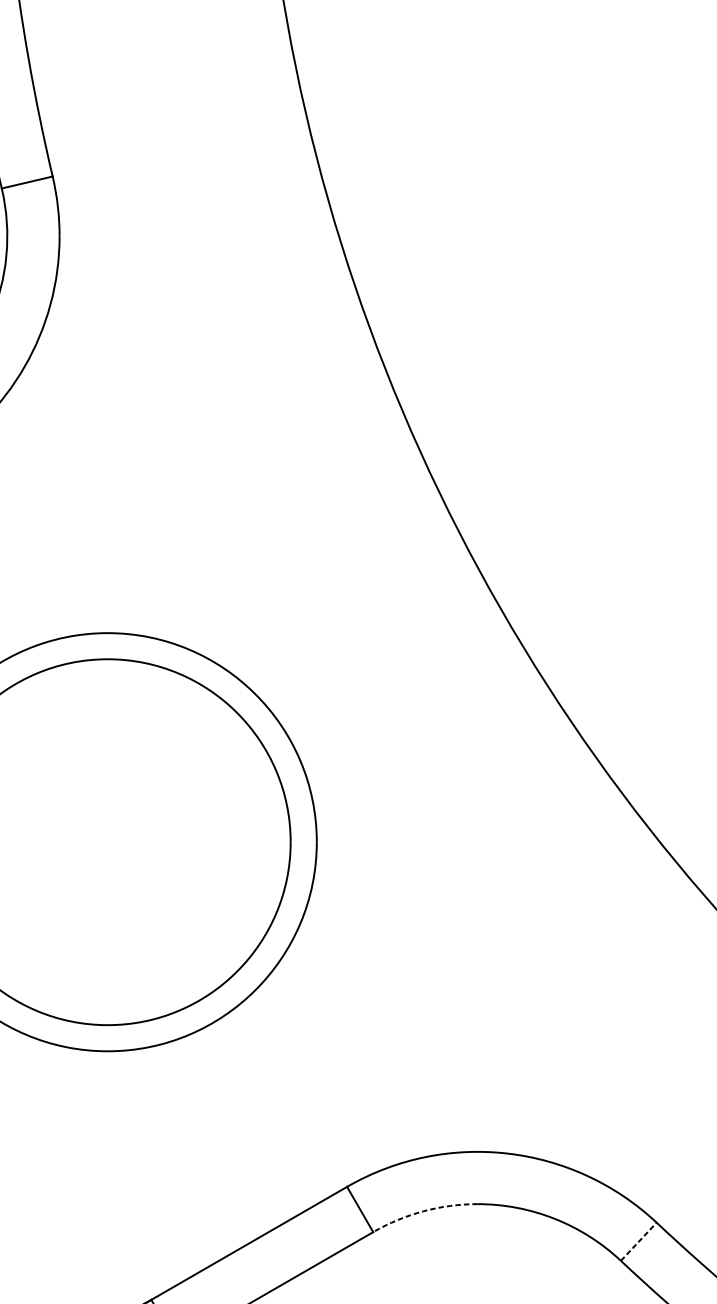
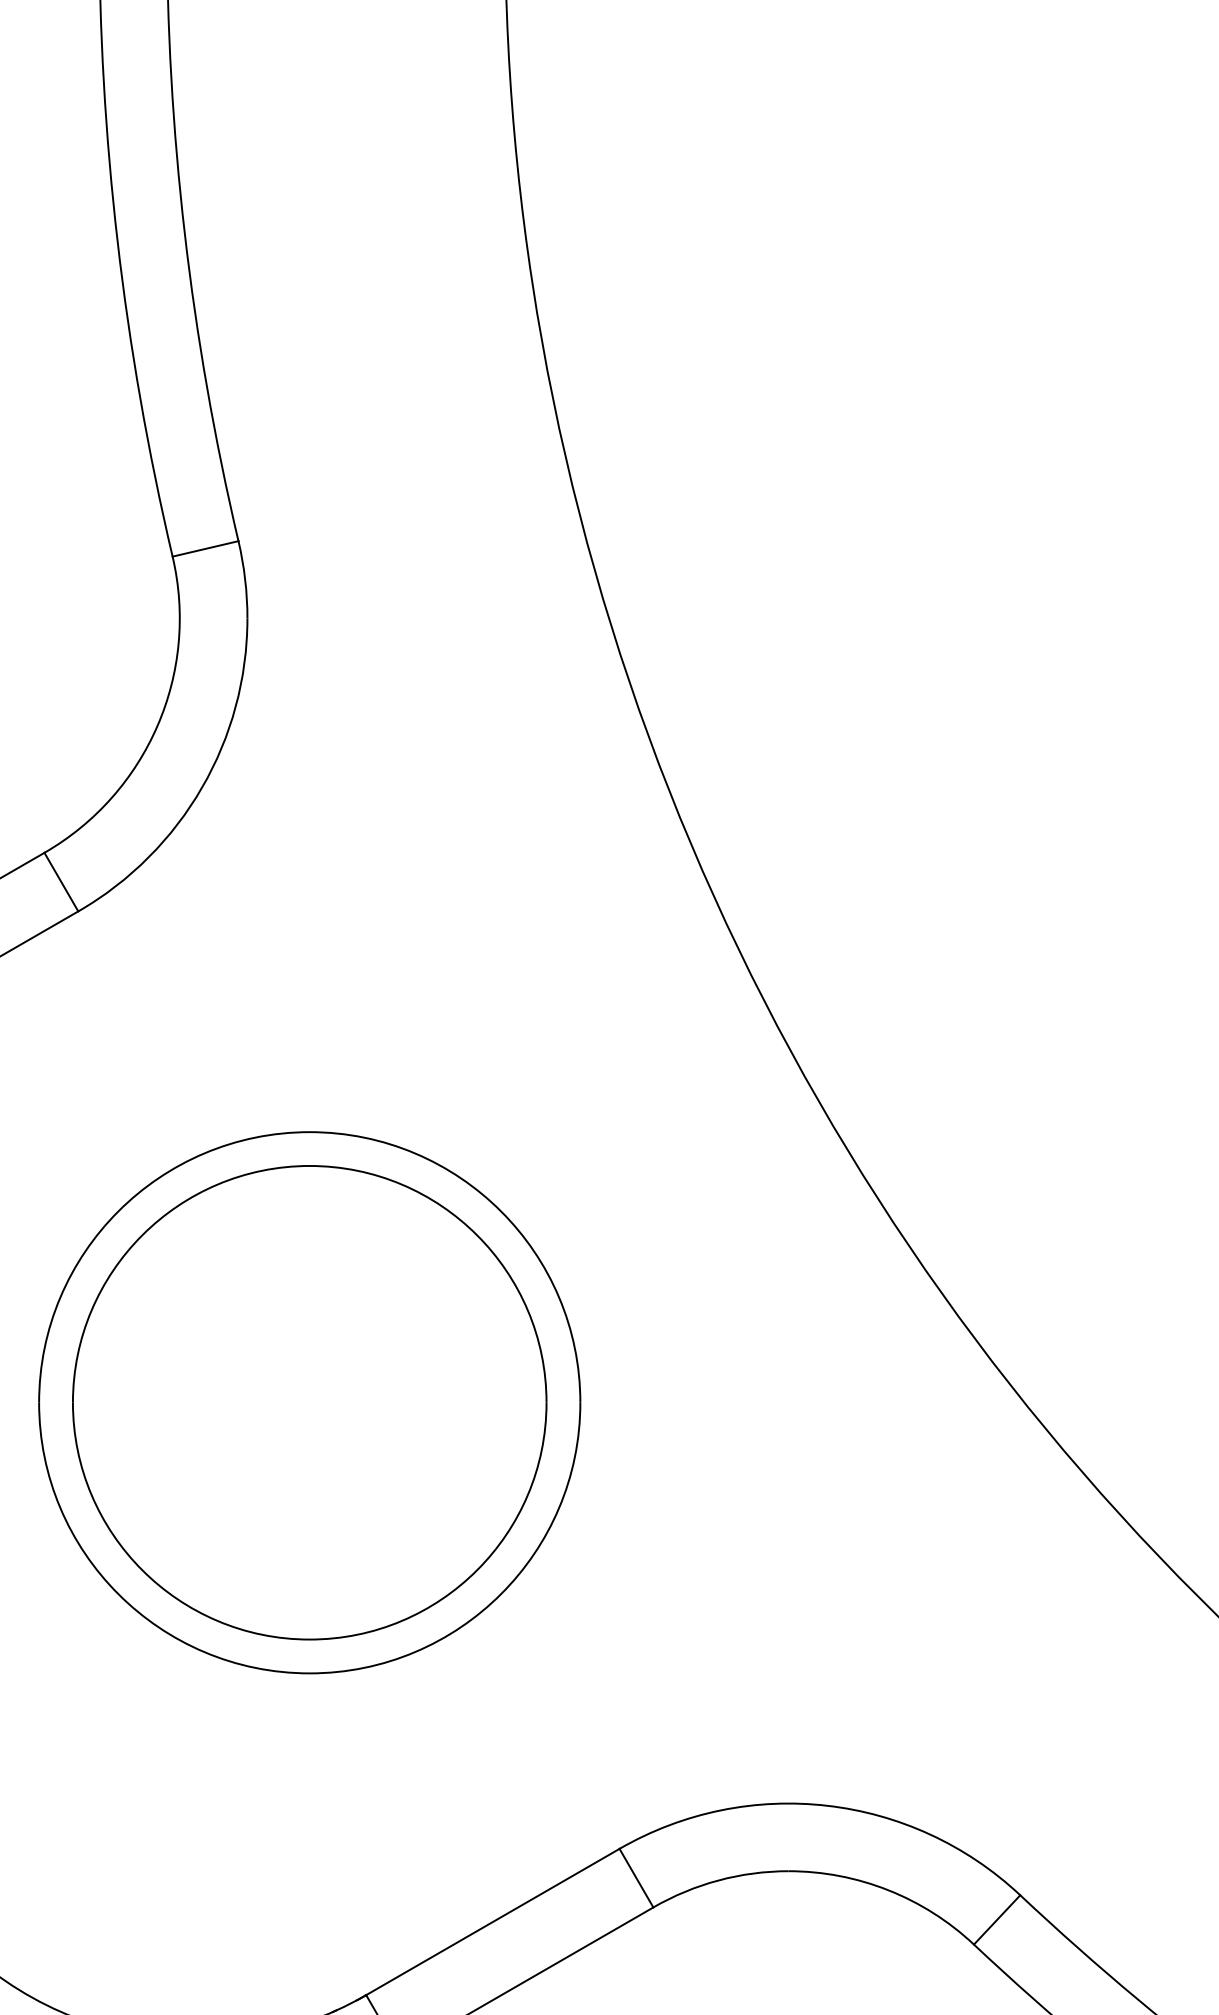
arc: (423, 1211) -> (718, 1880), dashed -> solid
line: (639, 1241) -> (997, 1919), dashed -> solid

